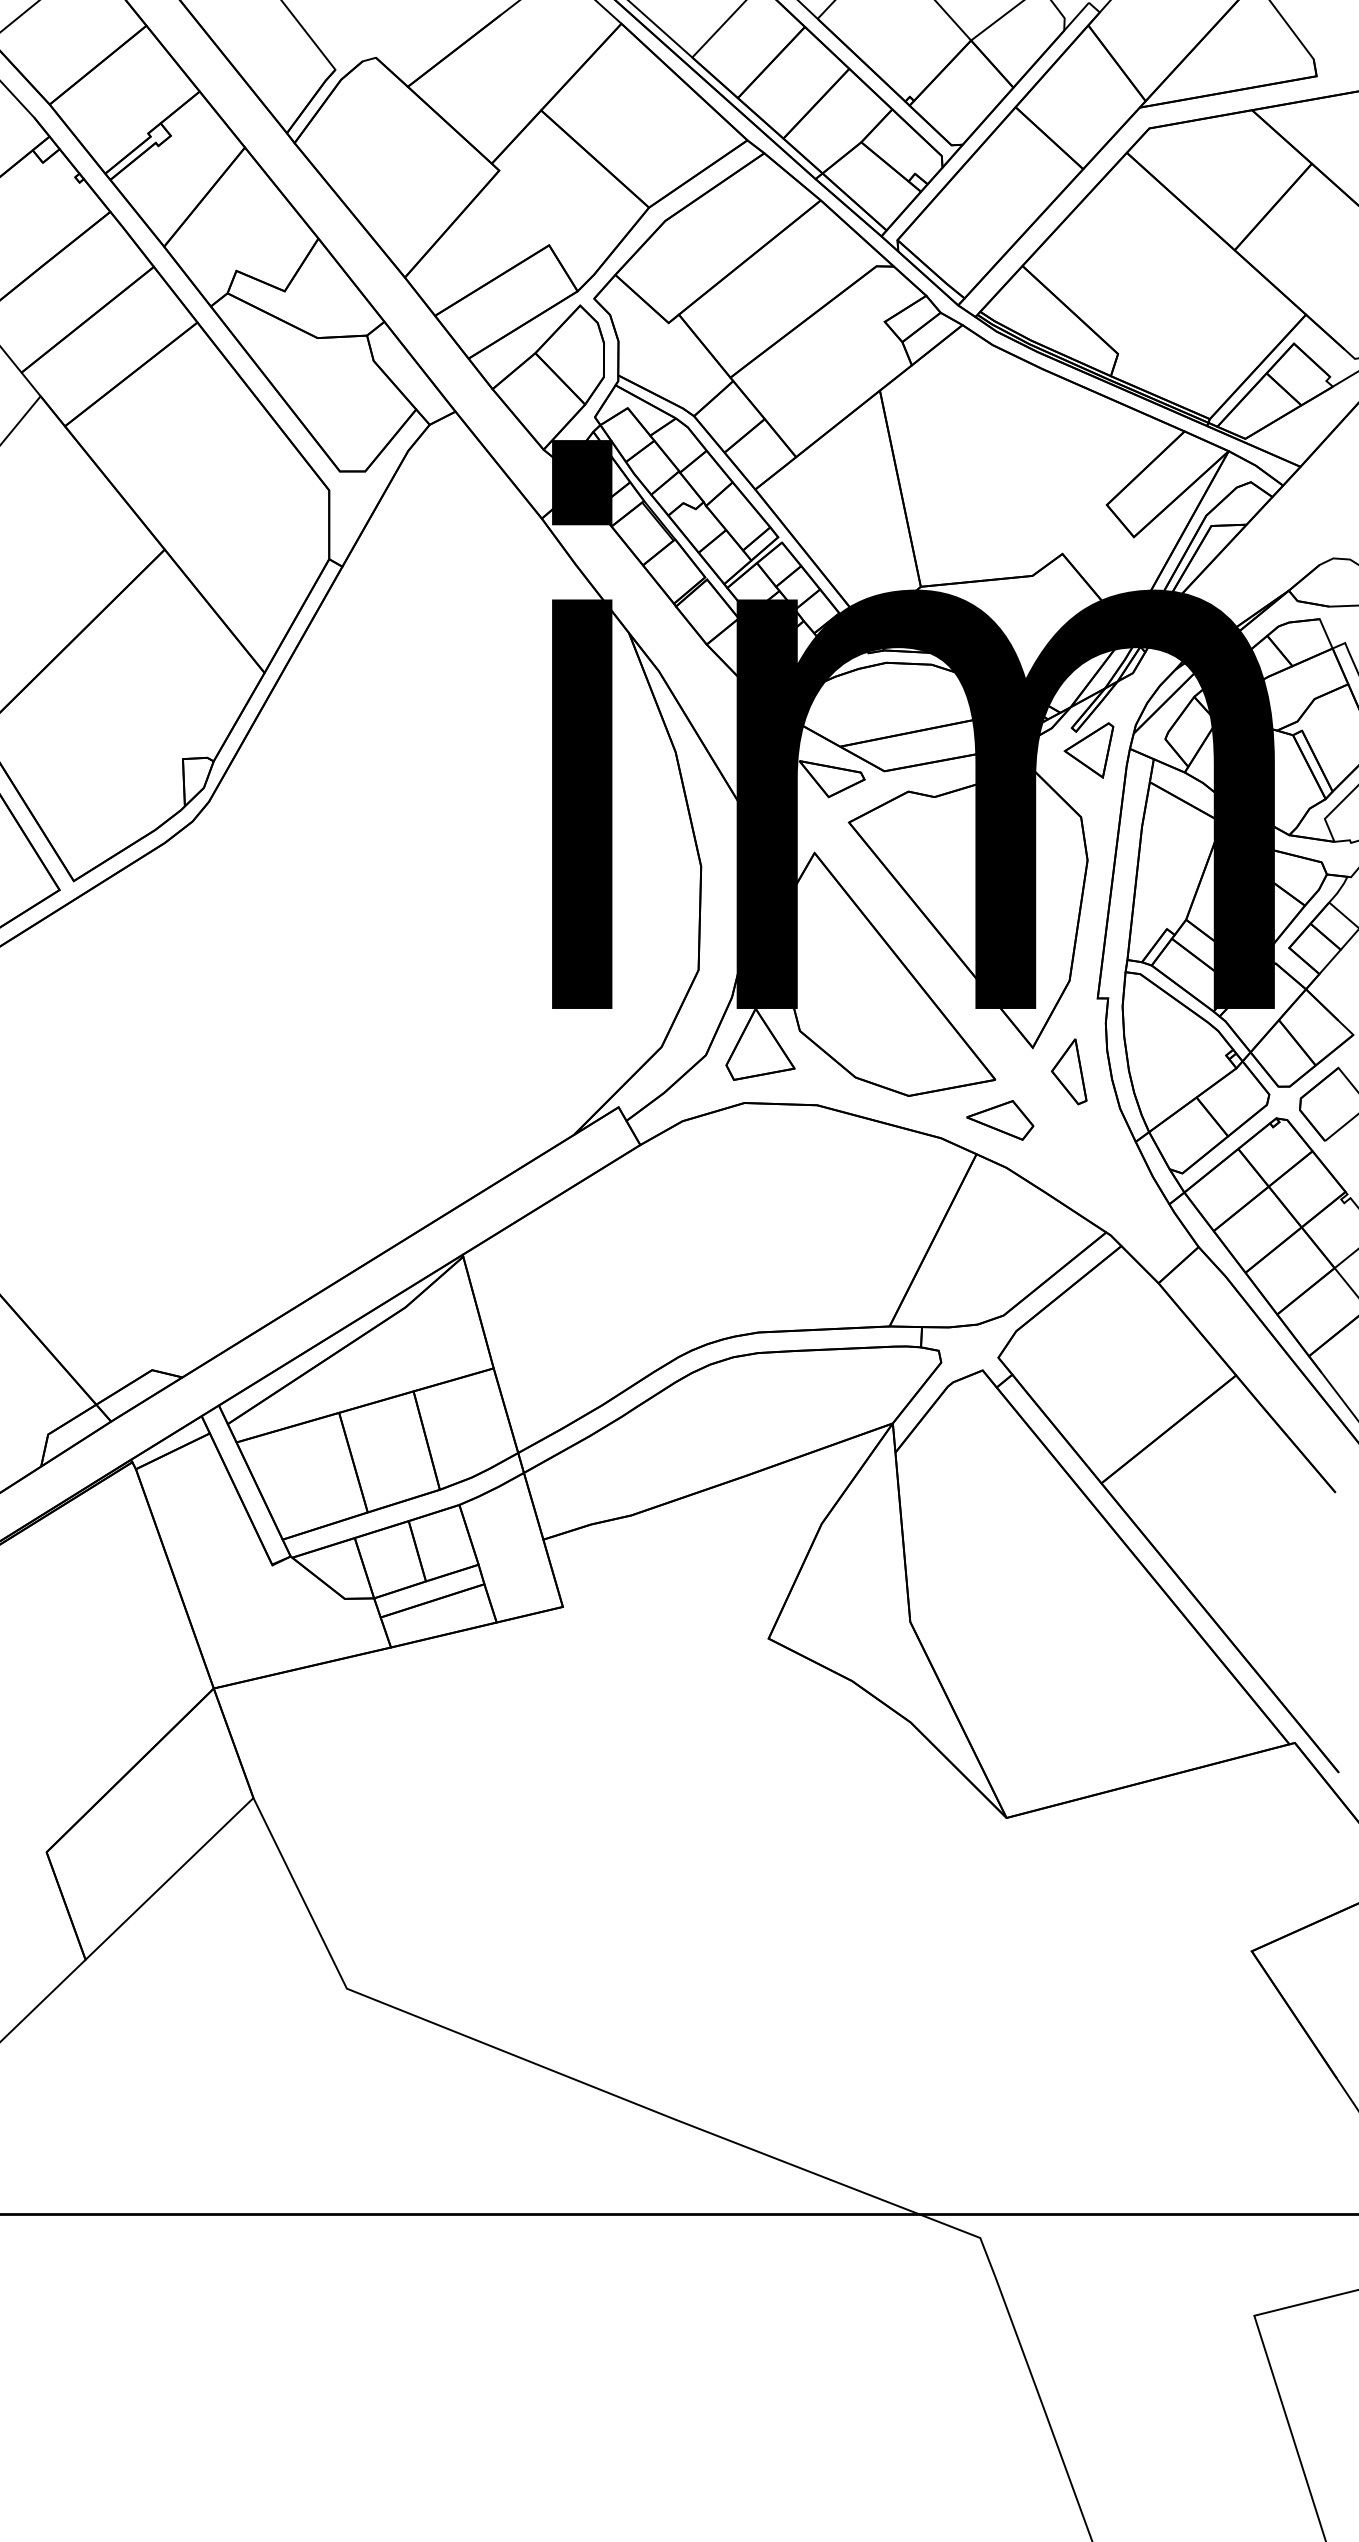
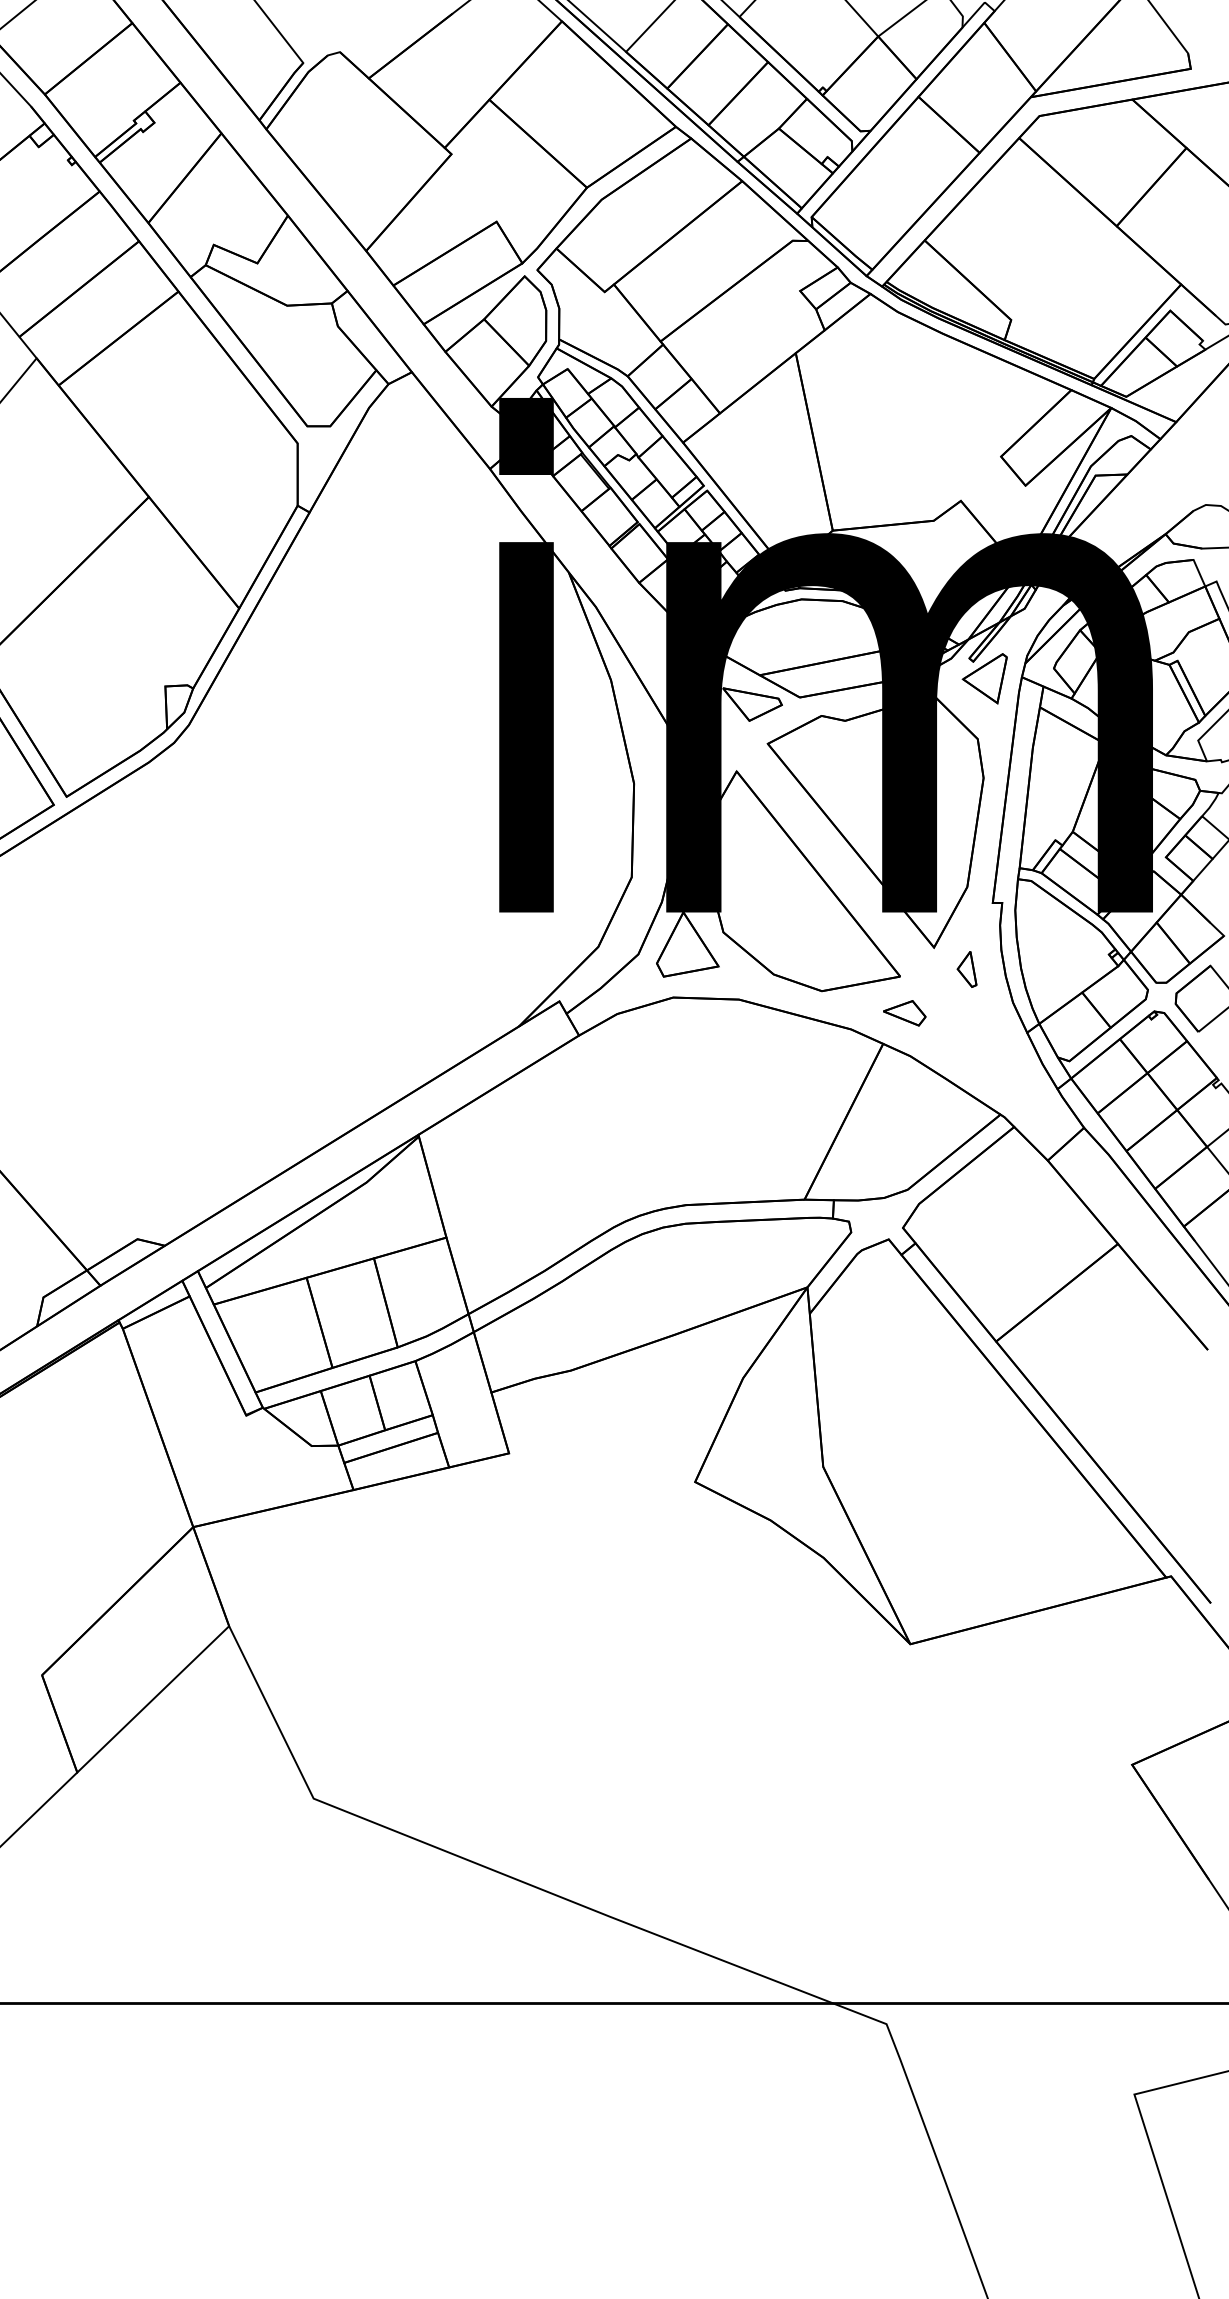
part: (1069, 1071) -> (967, 969), size x0.6
part: (1000, 1120) -> (904, 1013), size x0.7

